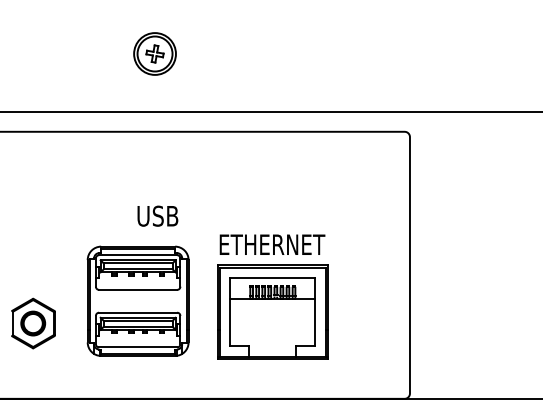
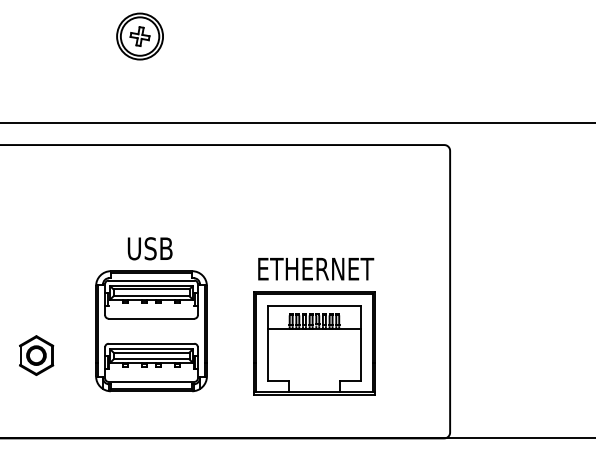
part: (154, 53) -> (139, 36), moved
text: (157, 215) -> (149, 248), moved
text: (272, 245) -> (316, 269), moved
part: (272, 312) -> (314, 343), moved
part: (33, 323) -> (36, 355), size x0.71

